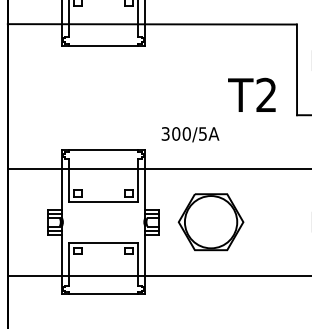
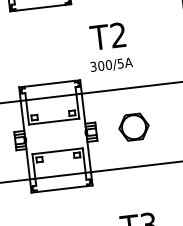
text: (251, 94) -> (107, 36), moved
part: (210, 221) -> (133, 126), size x0.62

